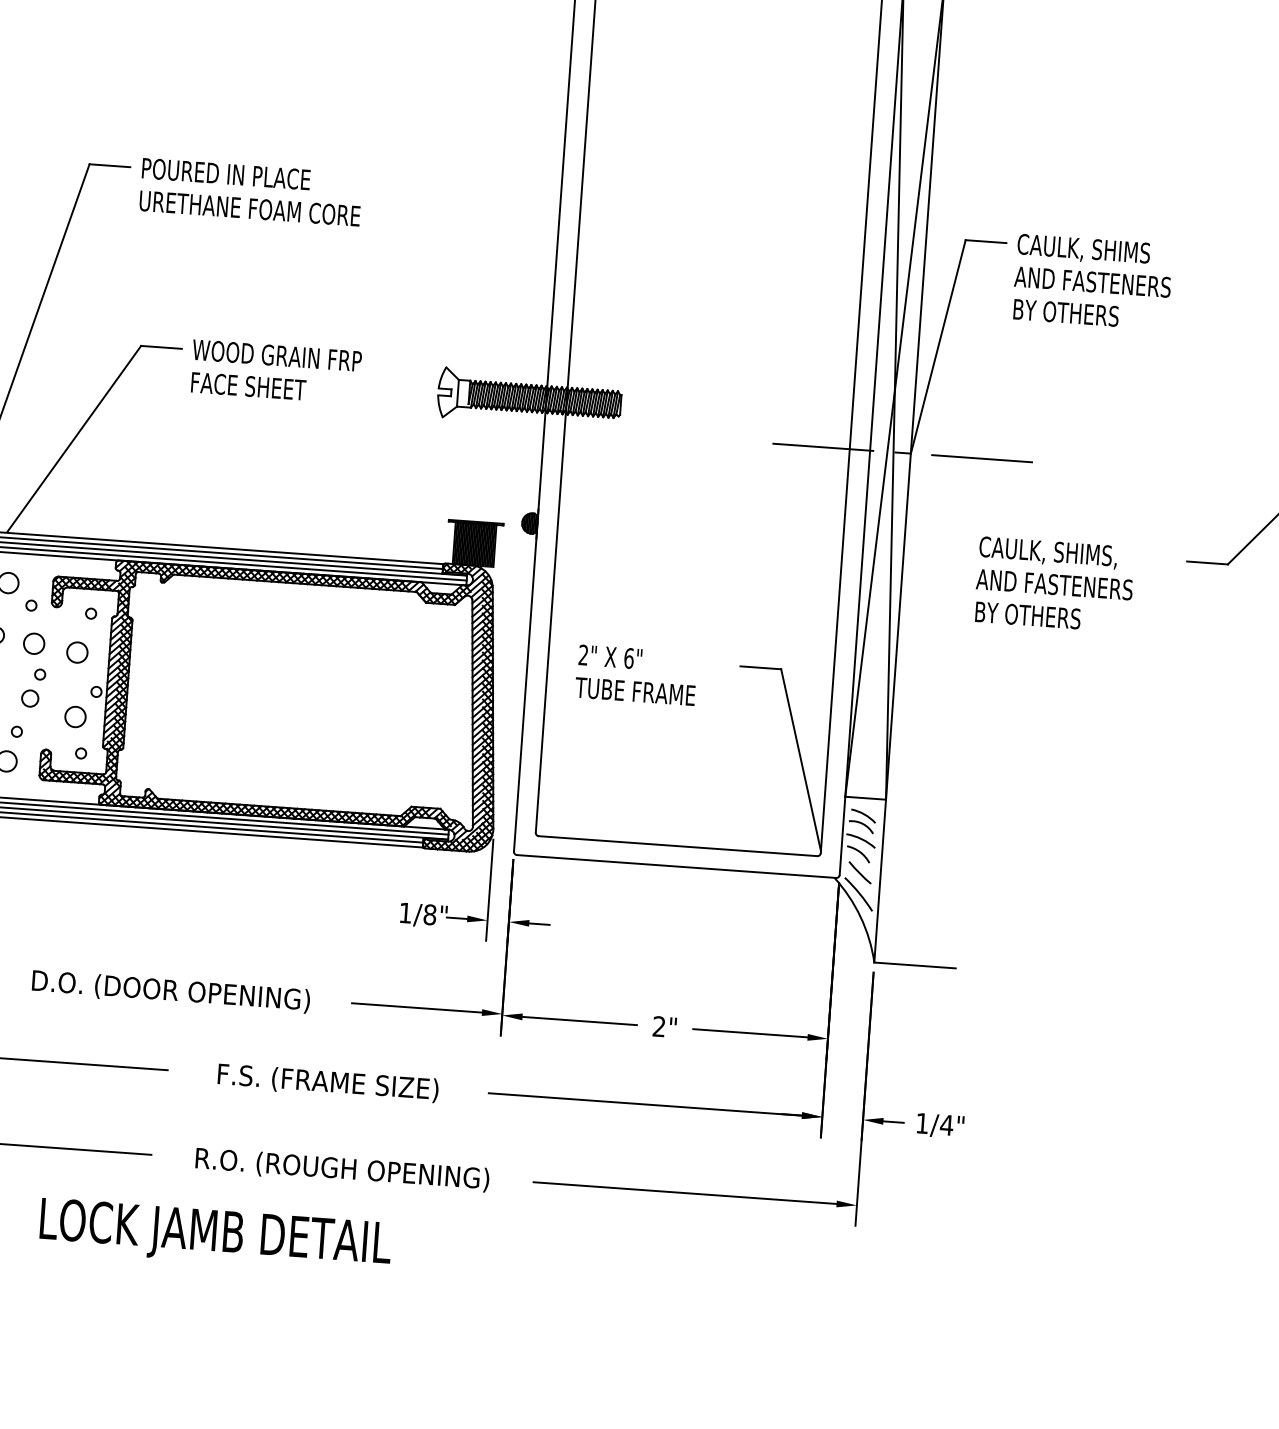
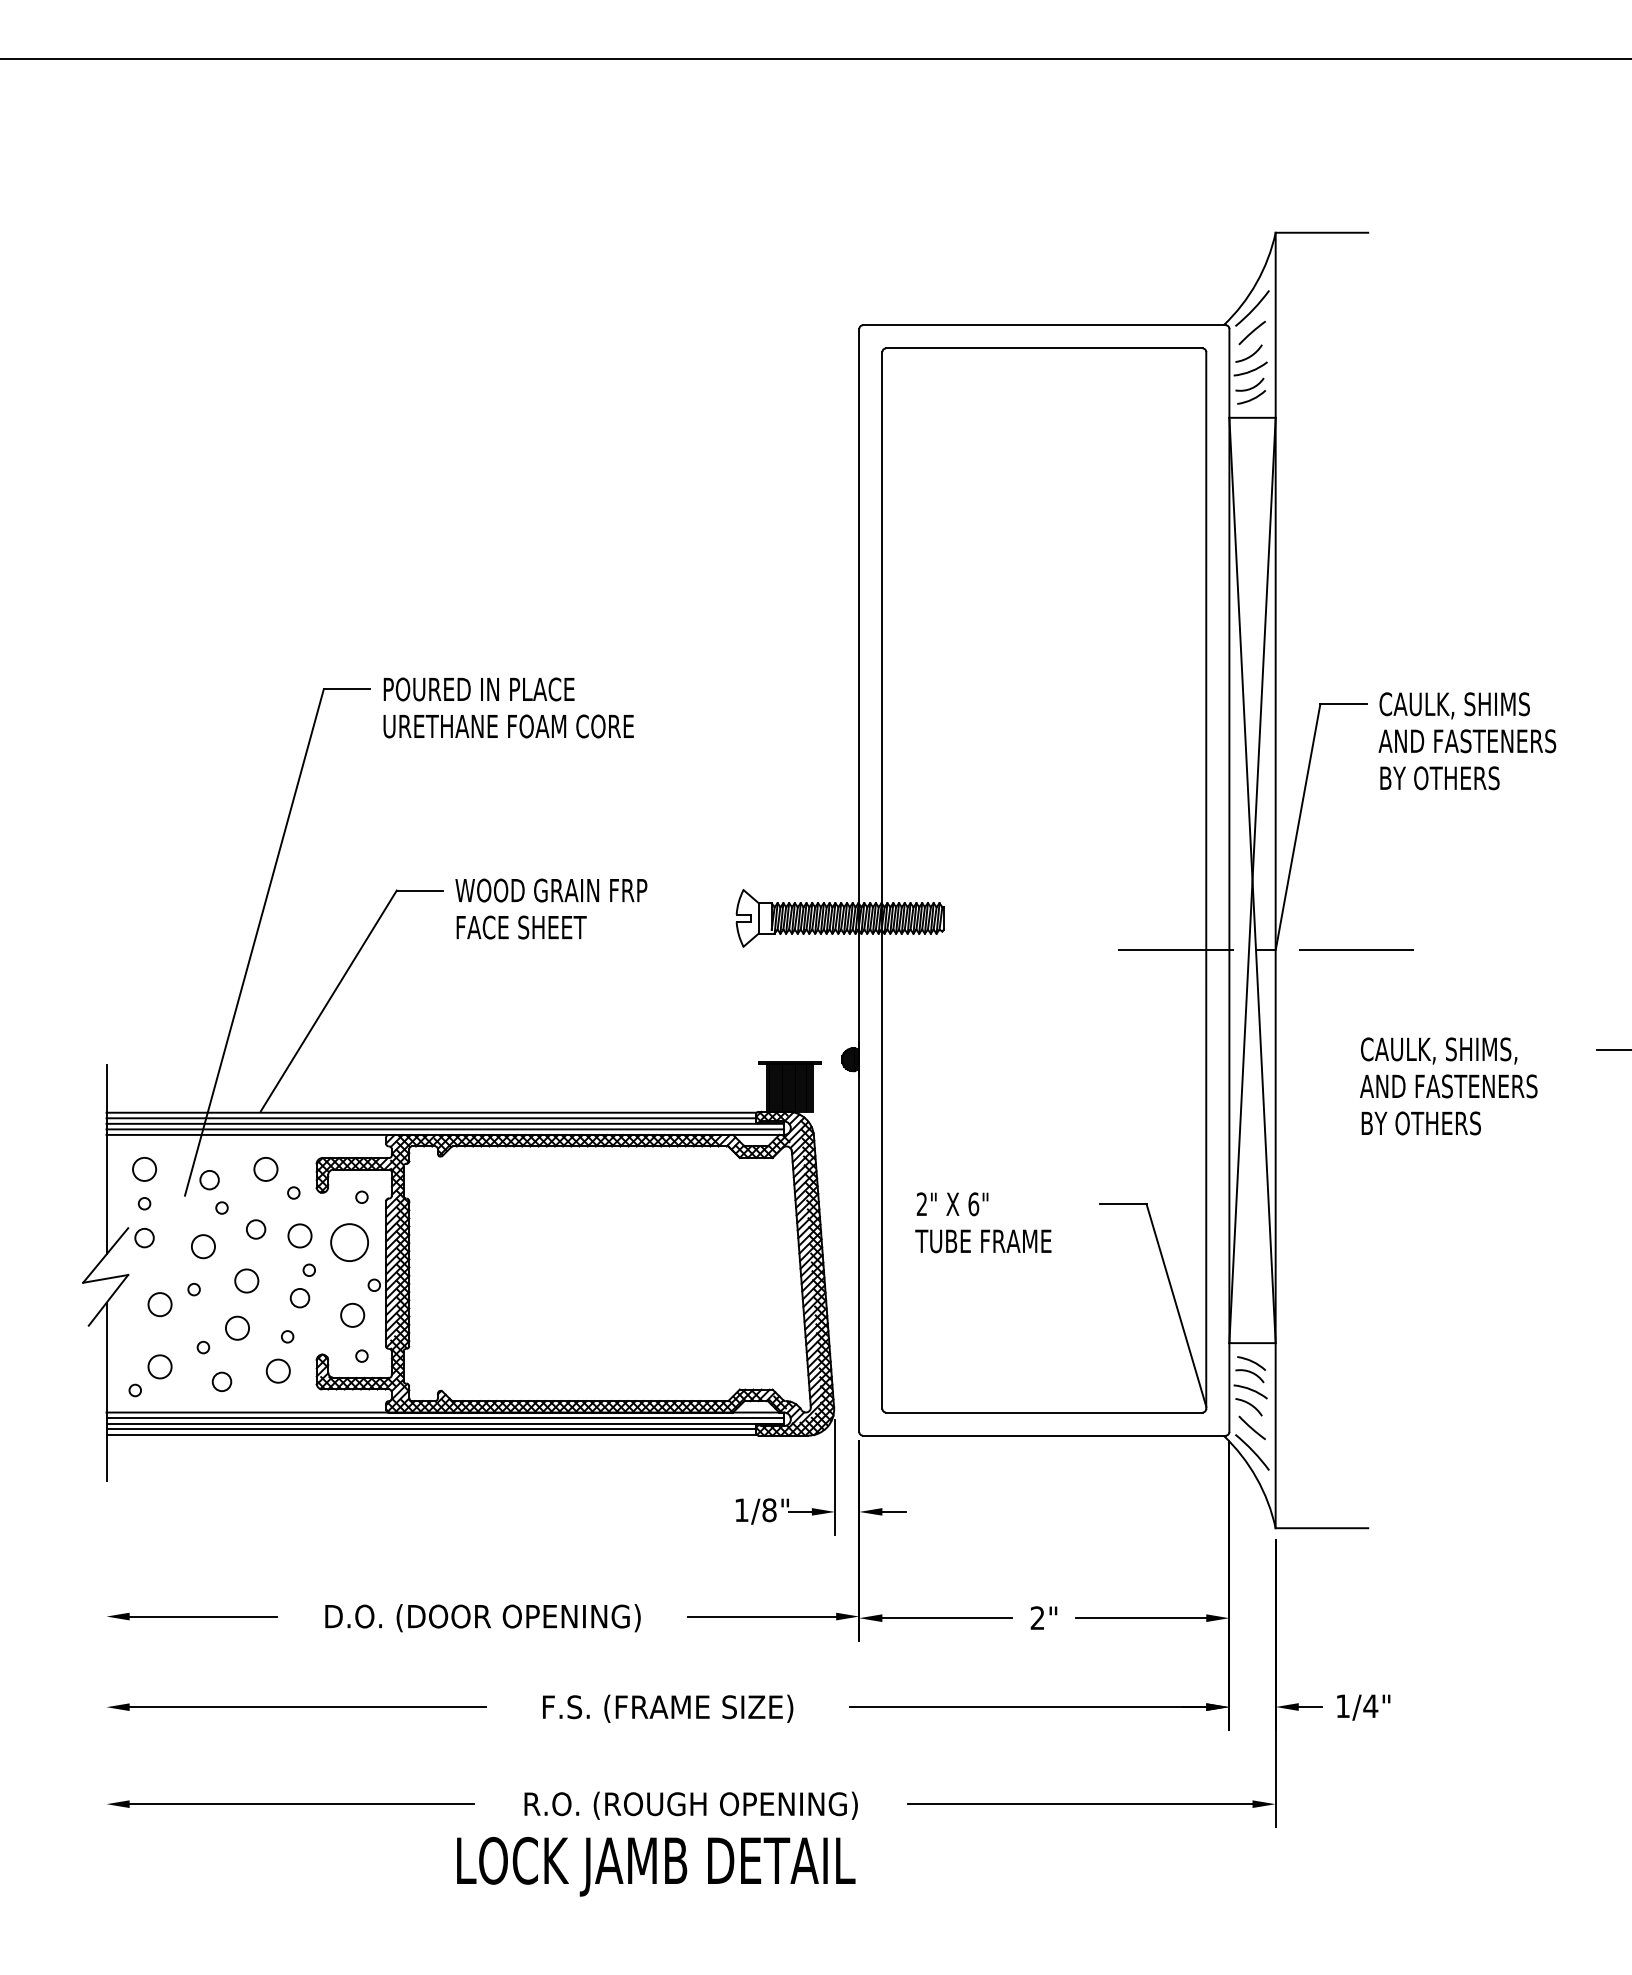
circle: (77, 651) -> (349, 1241), size x1.6
text: (215, 1235) -> (656, 1866), moved

